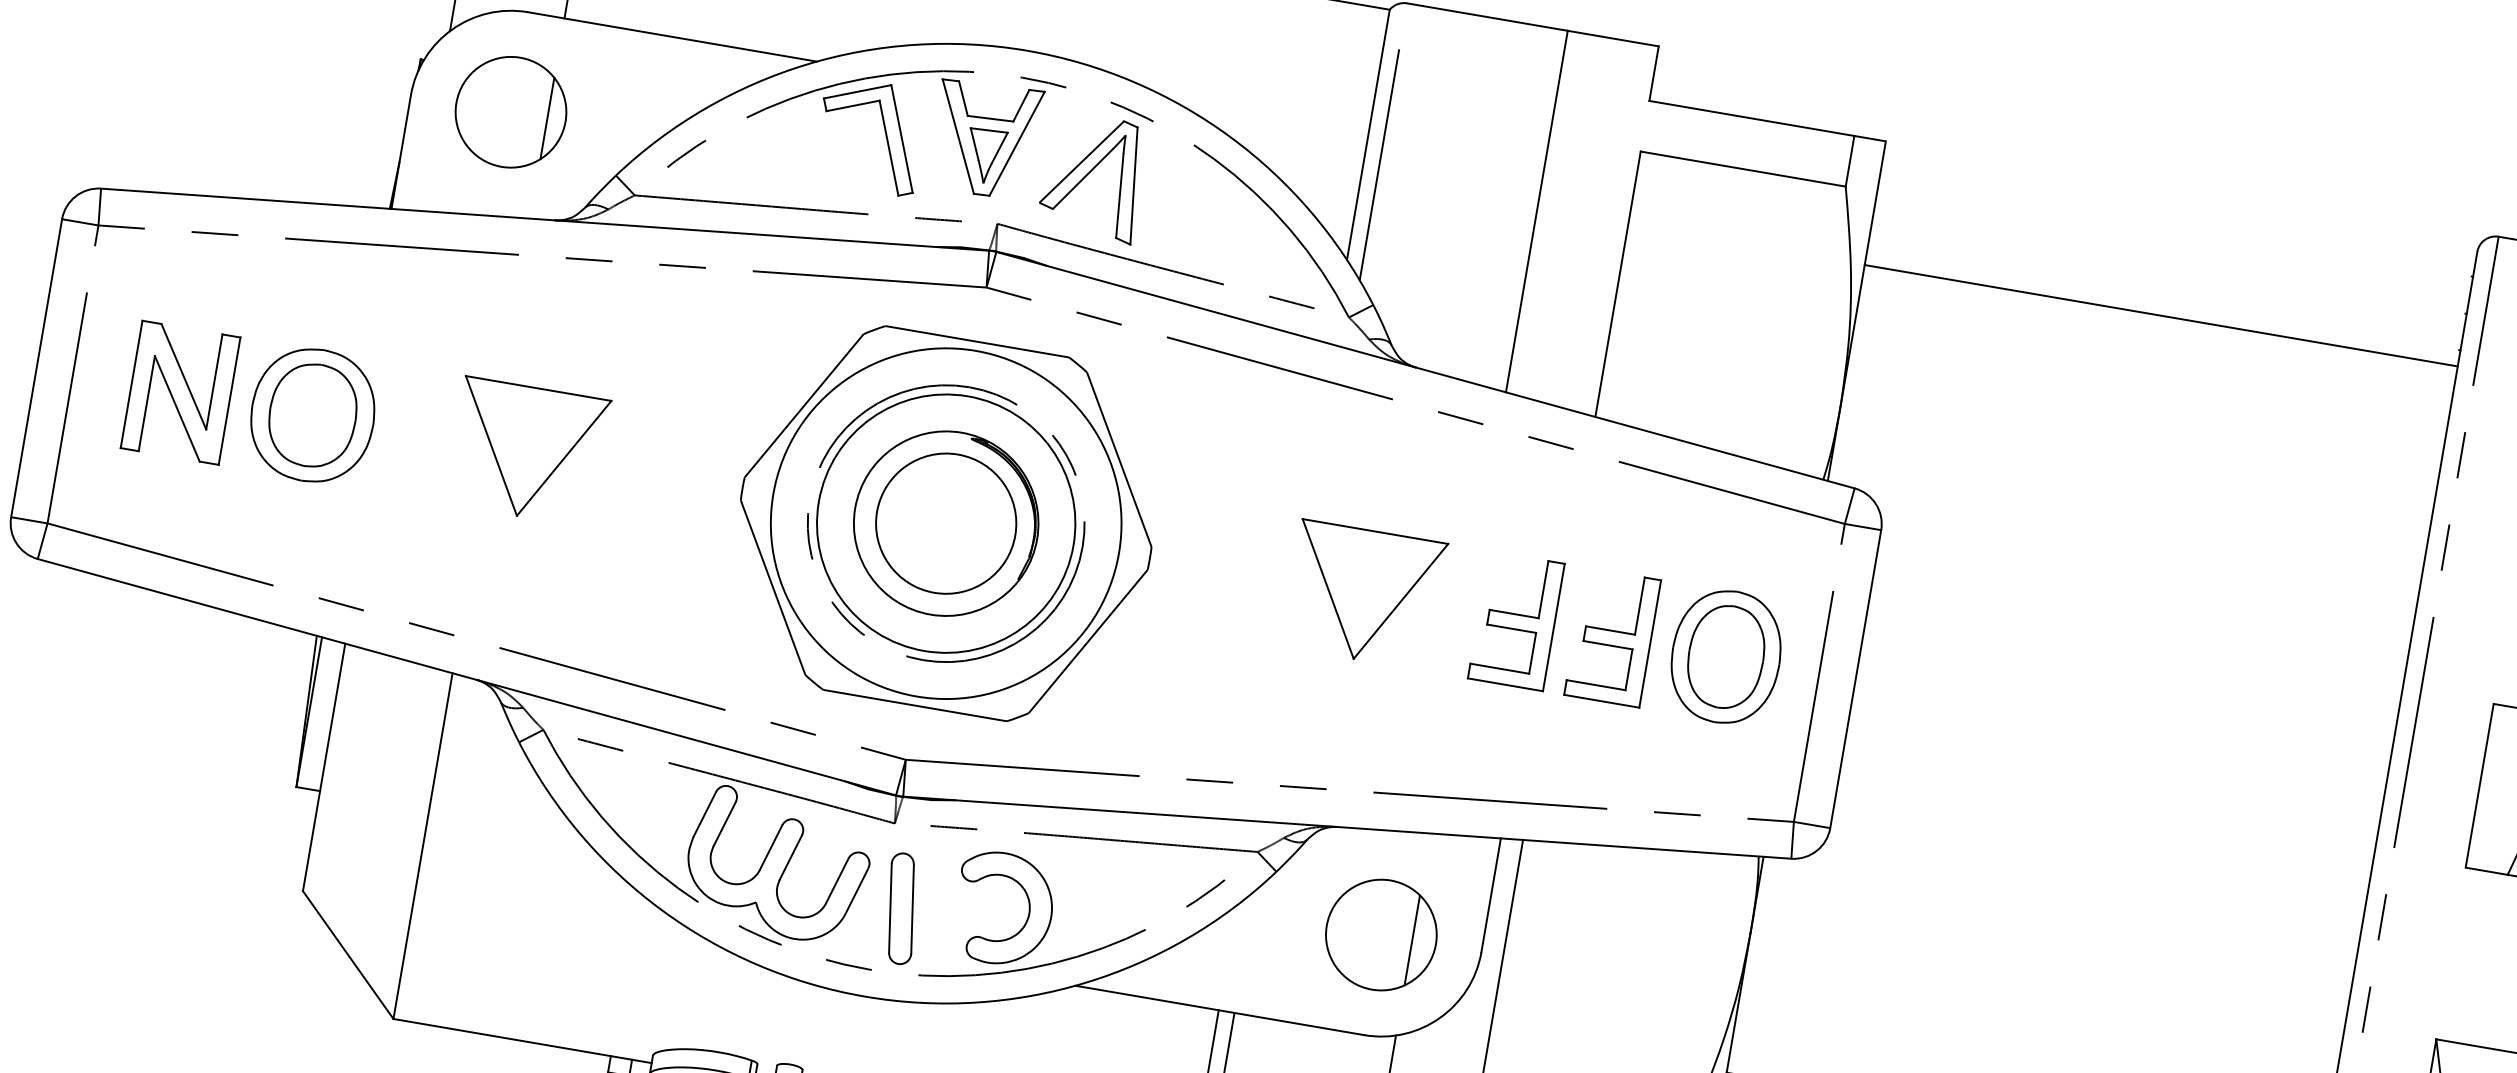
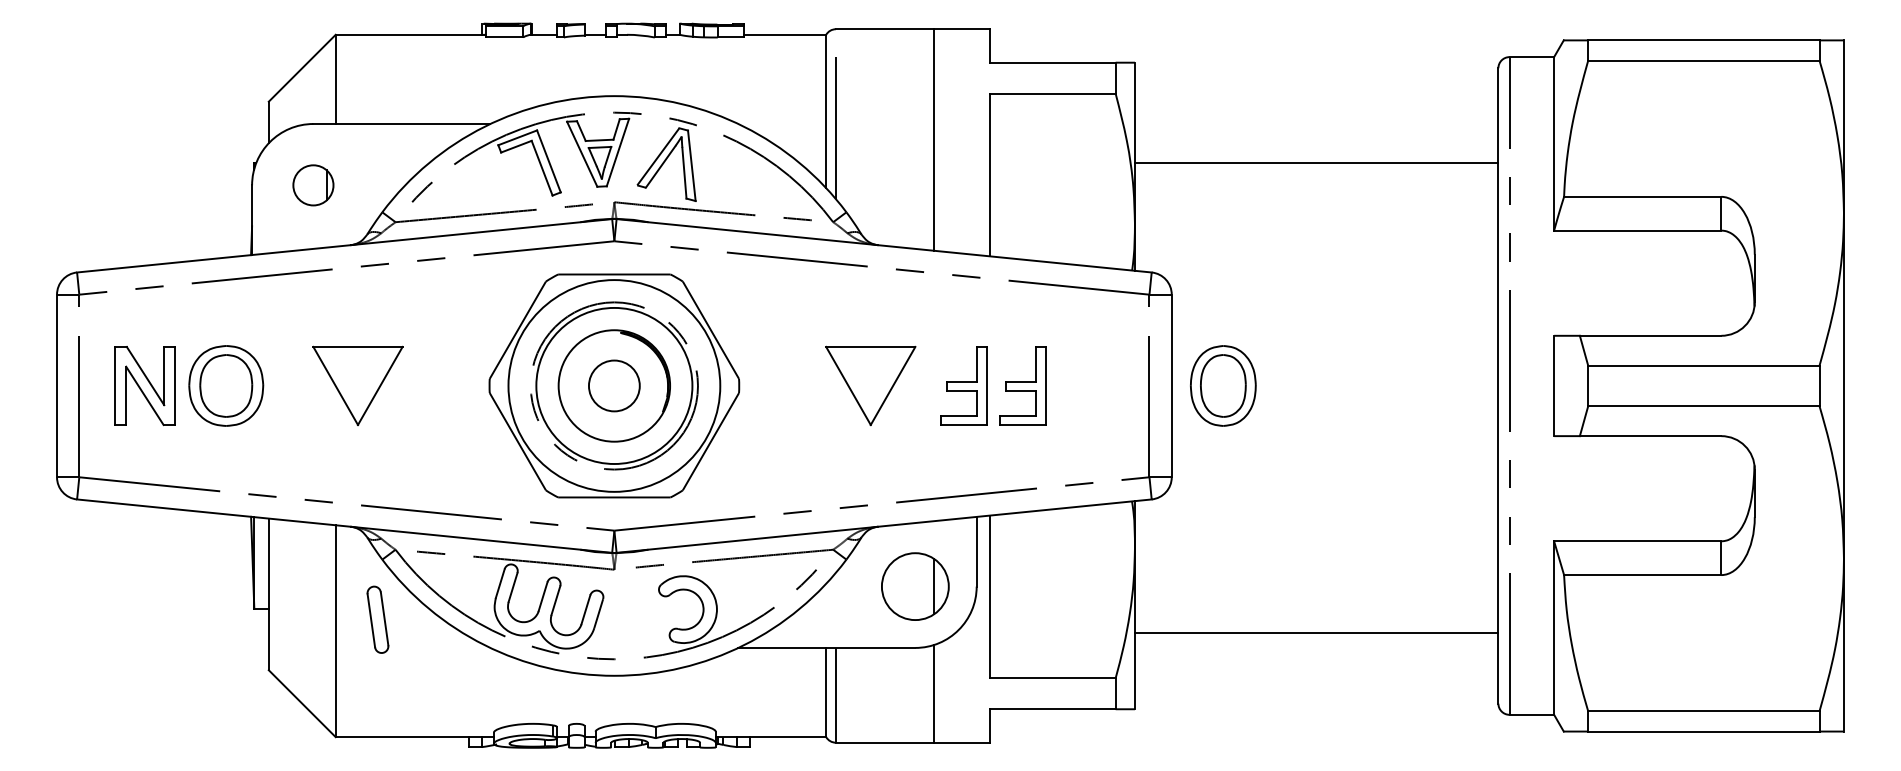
part: (511, 112) -> (313, 185), size x0.6
line: (2160, 315) -> (1316, 163), moved
circle: (946, 522) -> (614, 385), size x0.6
part: (1726, 656) -> (1223, 385), moved
part: (900, 908) -> (377, 619), moved

